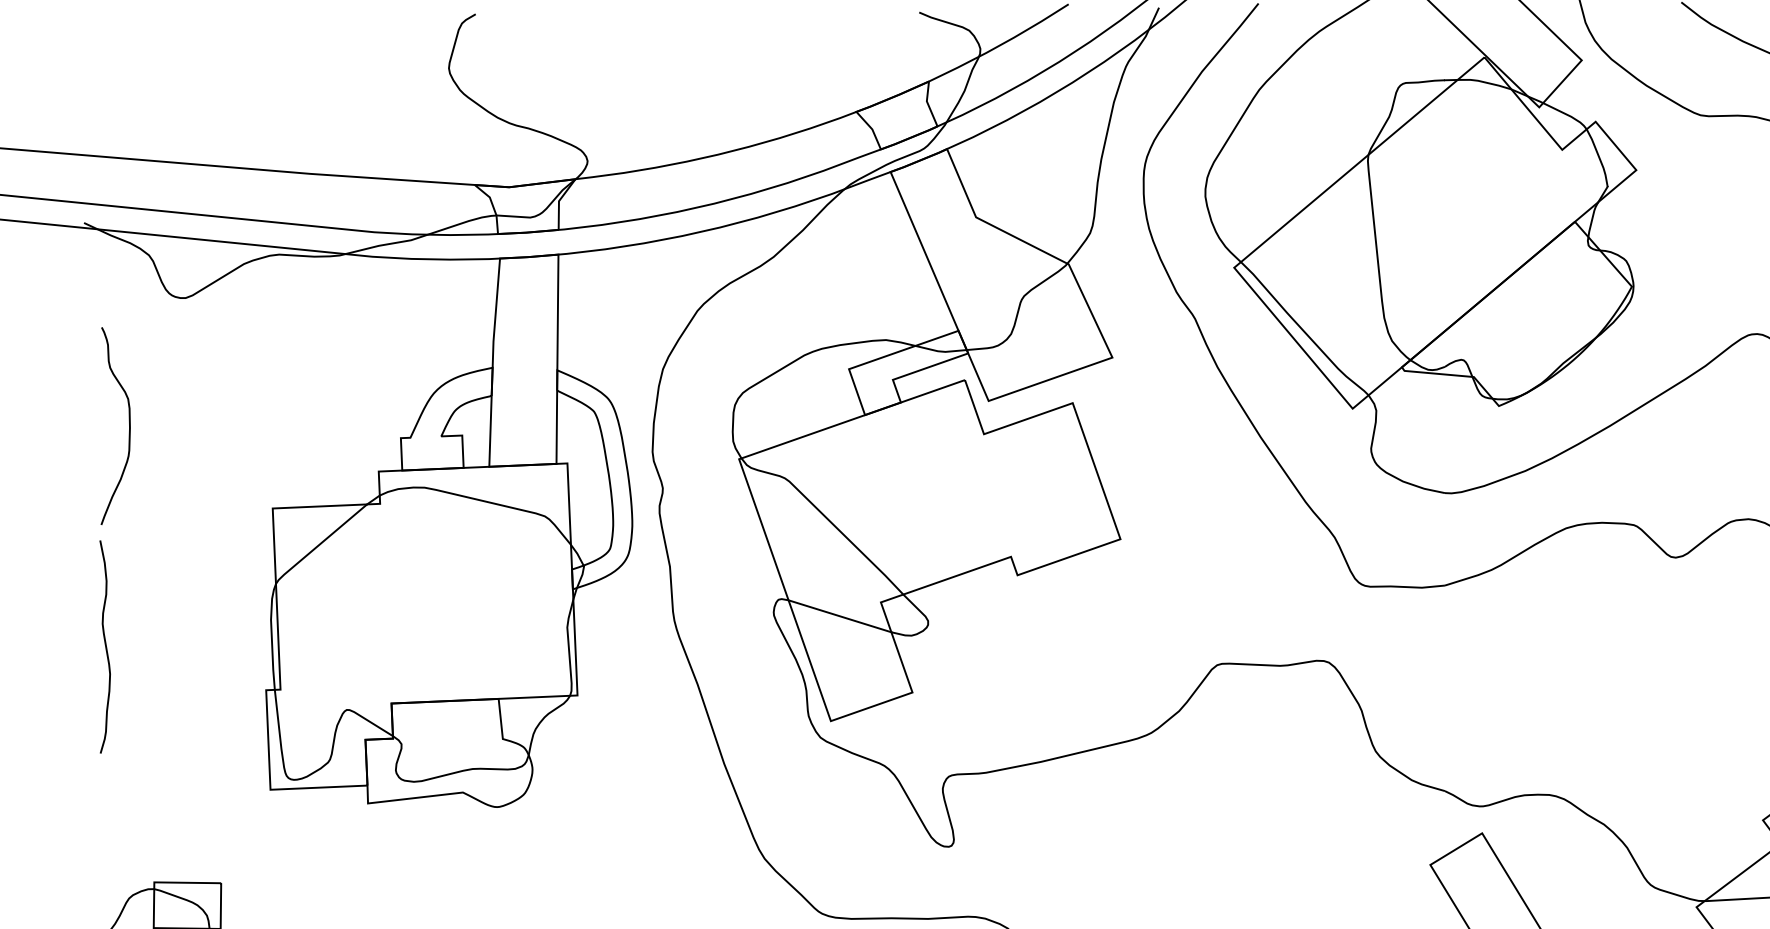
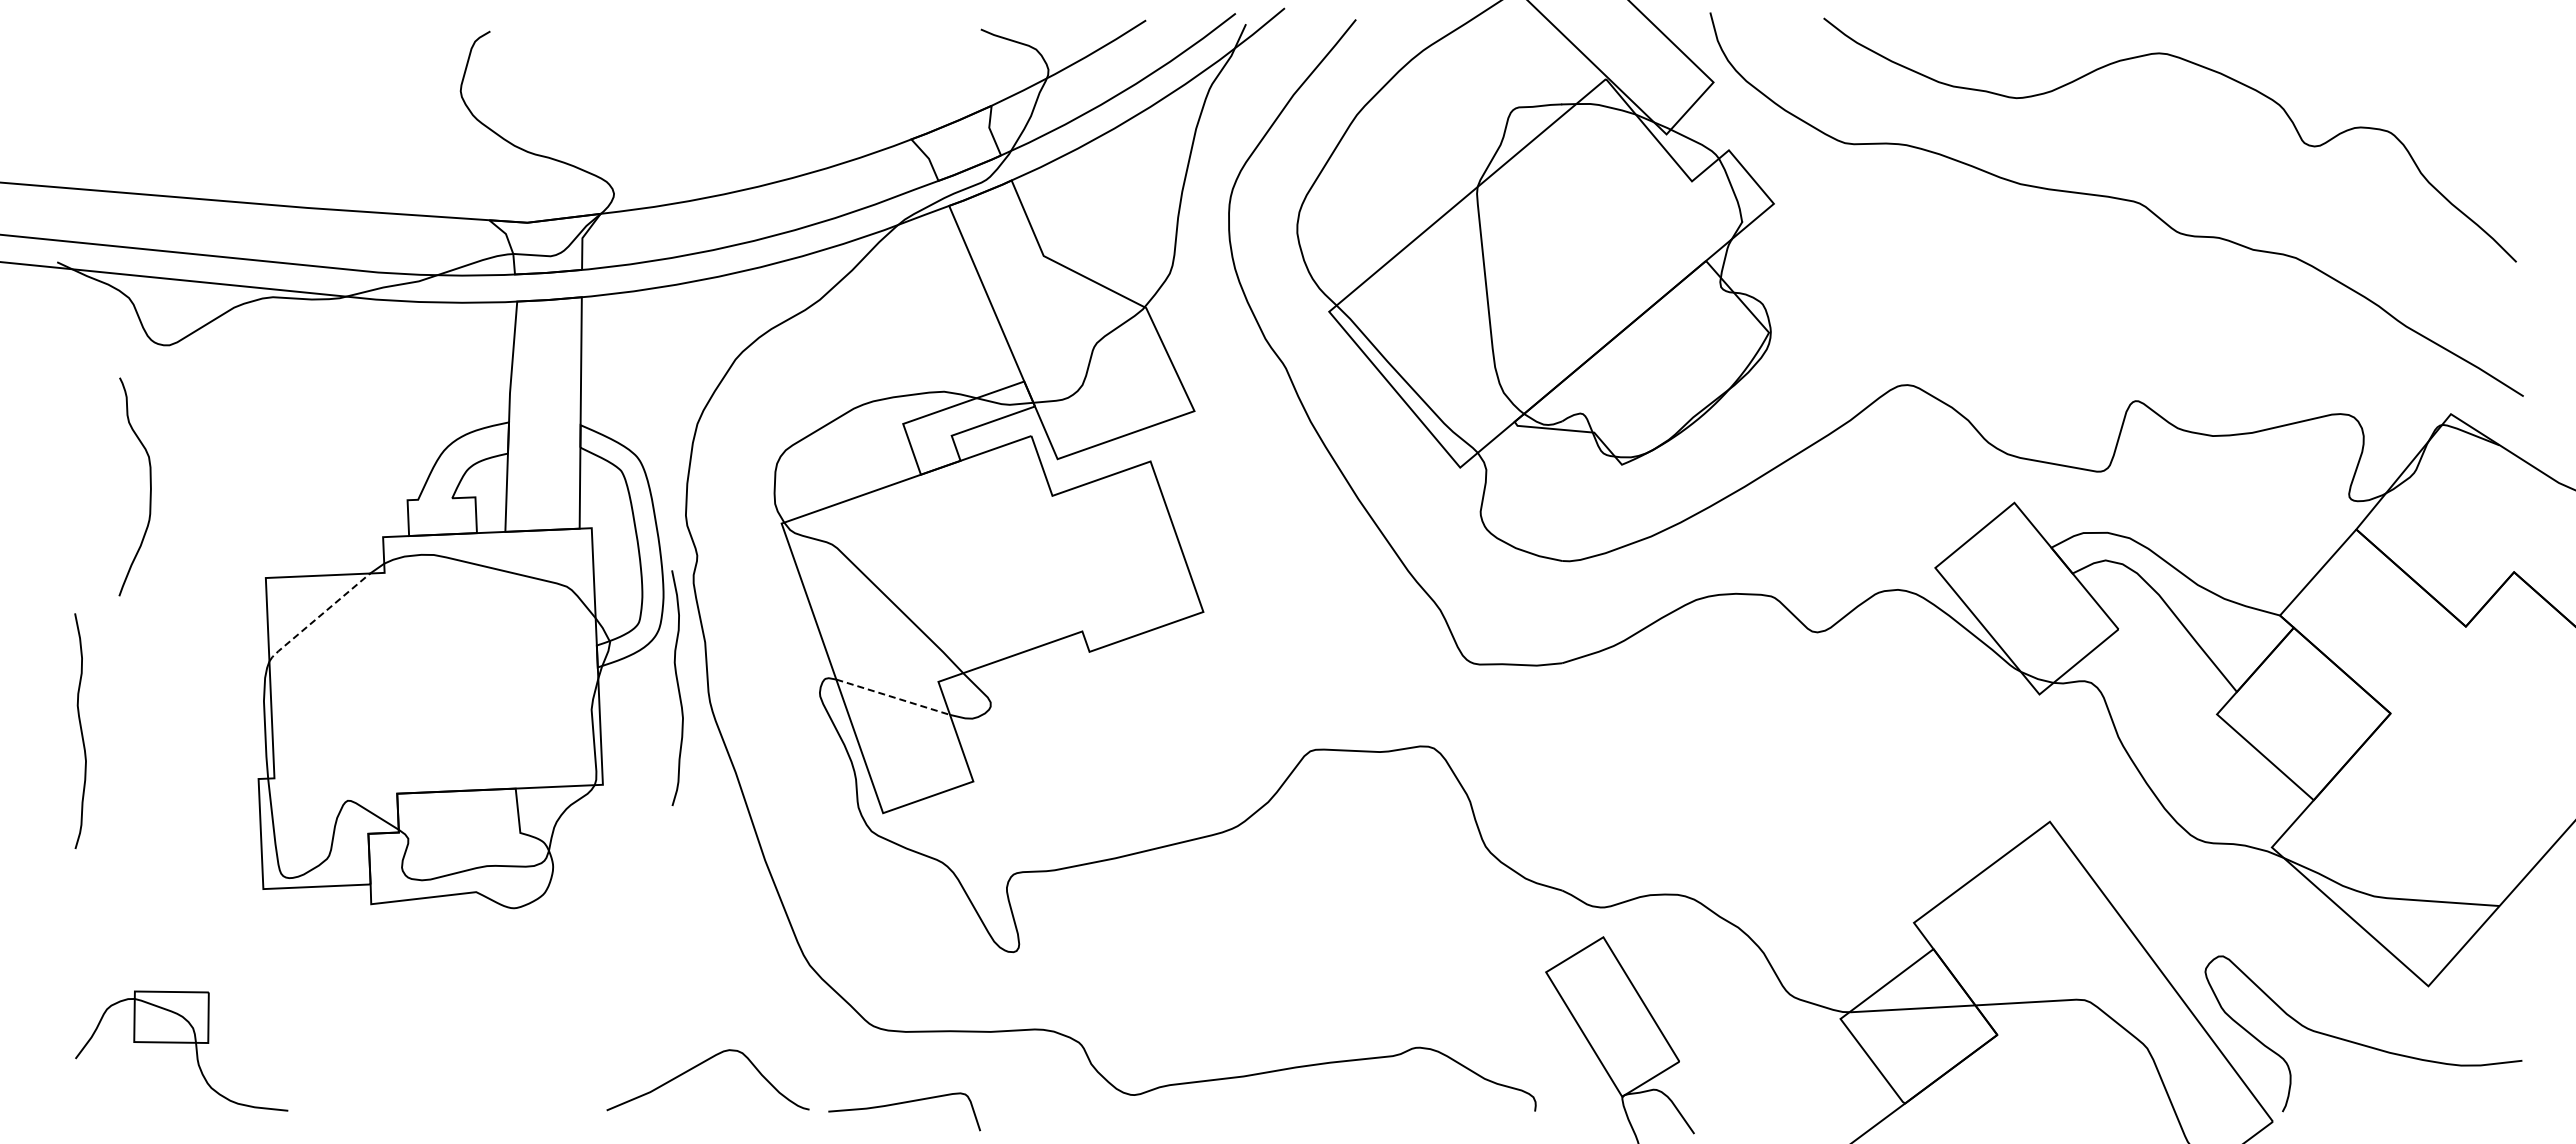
curve: (128, 422) -> (149, 482), moved
line: (319, 544) -> (317, 617), solid -> dashed
curve: (644, 607) -> (677, 687), added
line: (840, 616) -> (893, 697), solid -> dashed

